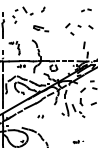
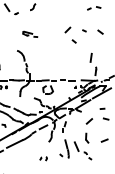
part: (41, 28) -> (30, 33), size x0.7
part: (40, 116) -> (43, 158), moved

